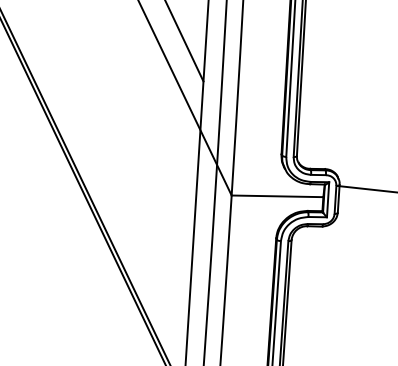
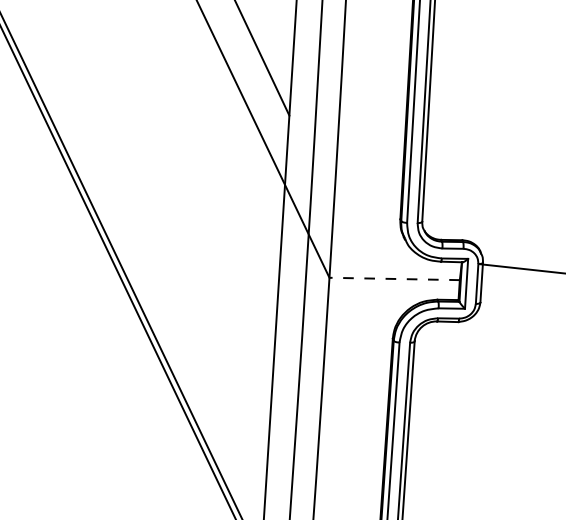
line: (277, 196) -> (394, 279), solid -> dashed

